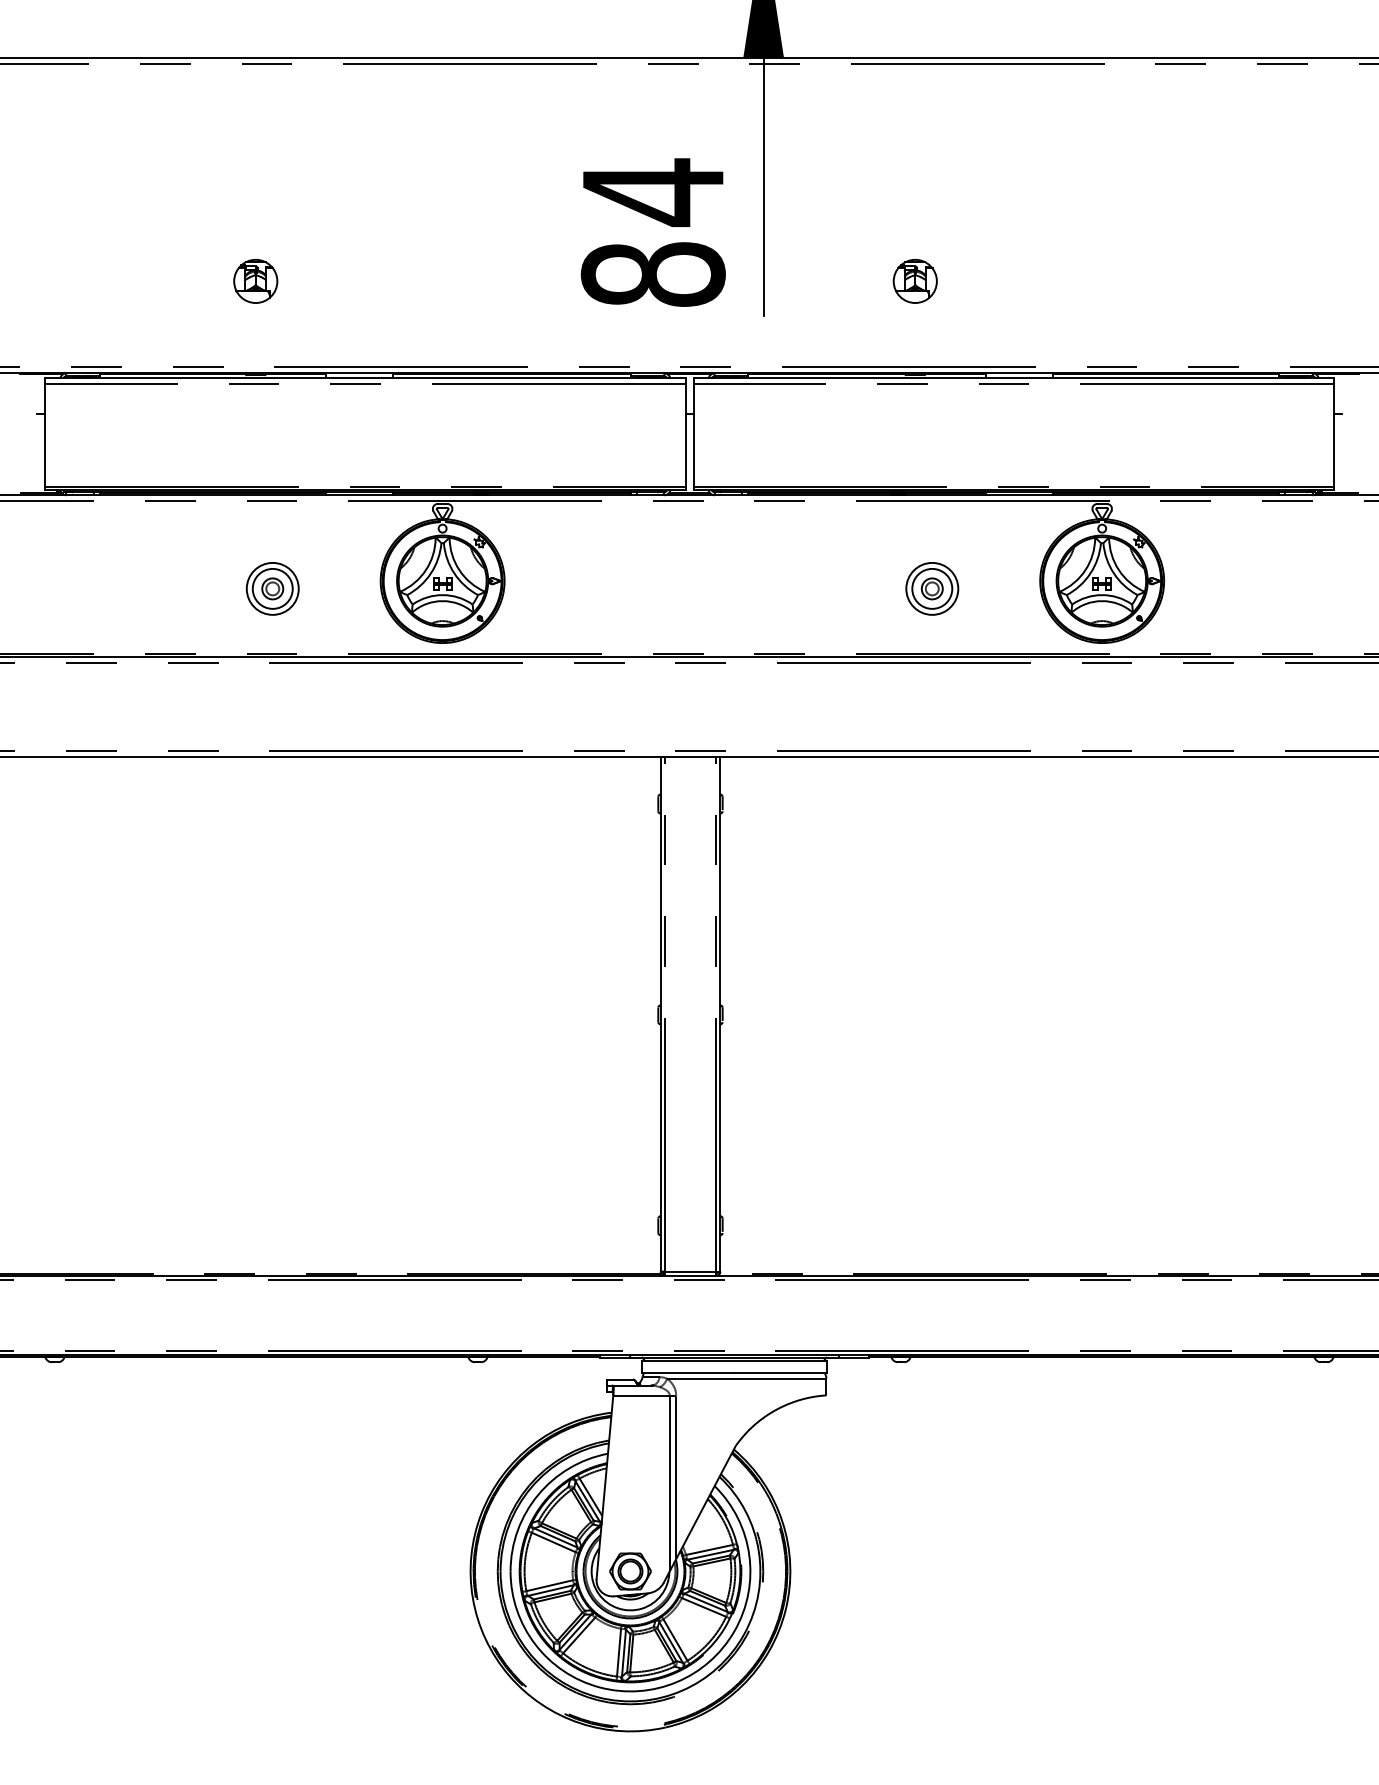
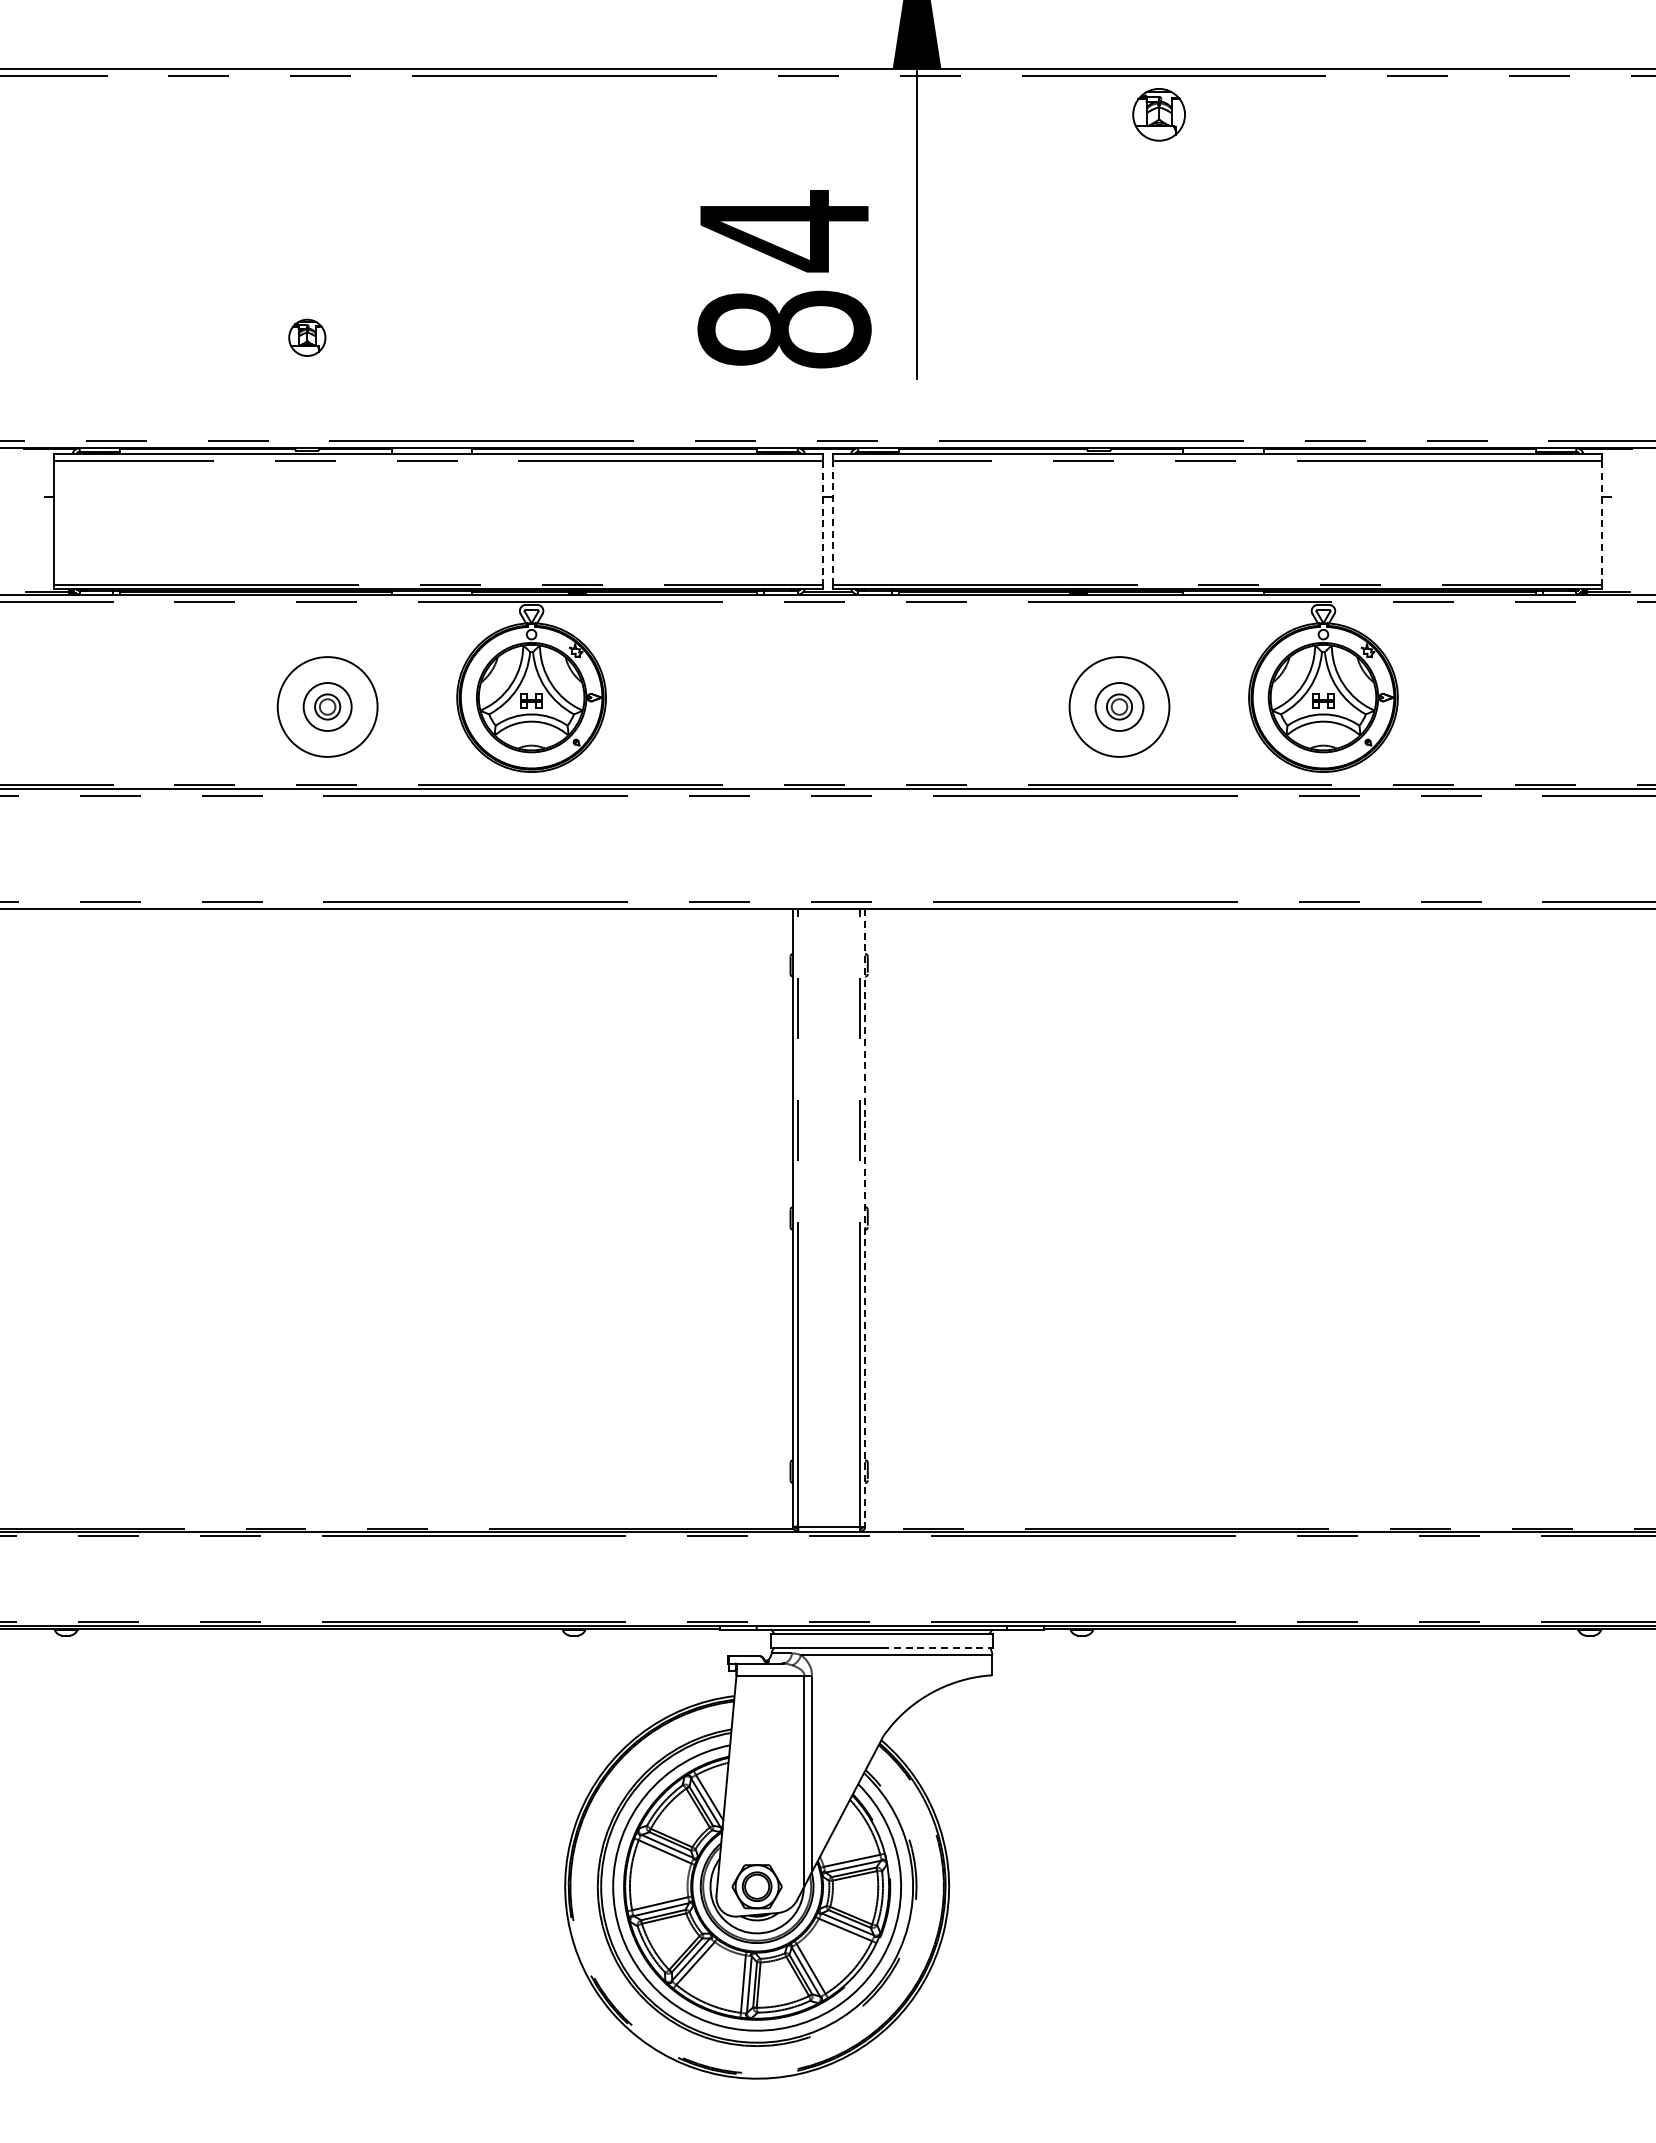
part: (255, 281) -> (307, 337), size x0.7
part: (914, 281) -> (1158, 114), moved
line: (685, 436) -> (823, 523), solid -> dashed
line: (693, 436) -> (832, 523), solid -> dashed
line: (1333, 436) -> (1601, 523), solid -> dashed
circle: (272, 588) -> (327, 706), size x1.6
circle: (932, 588) -> (1119, 706), size x1.6
line: (720, 1014) -> (865, 1217), solid -> dashed
line: (780, 1373) -> (937, 1648), solid -> dashed

